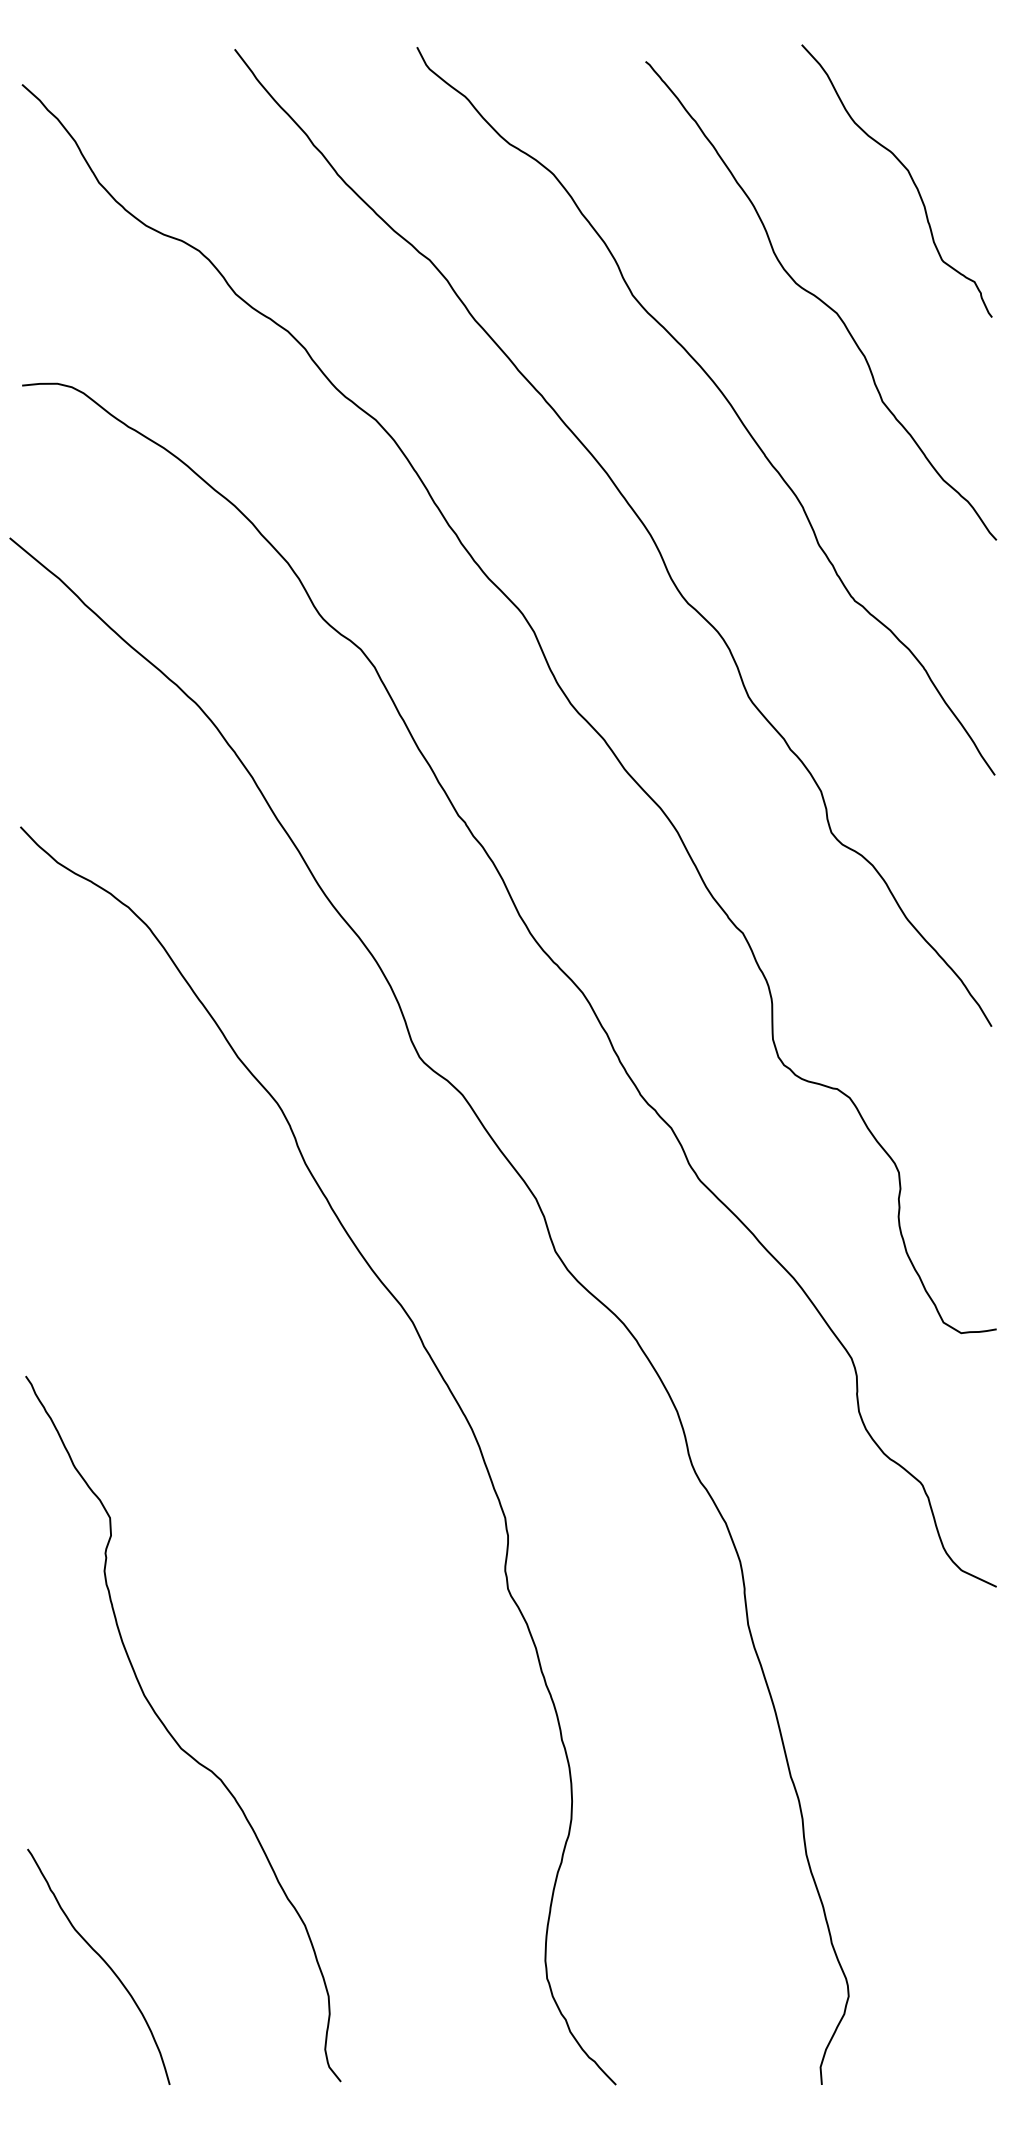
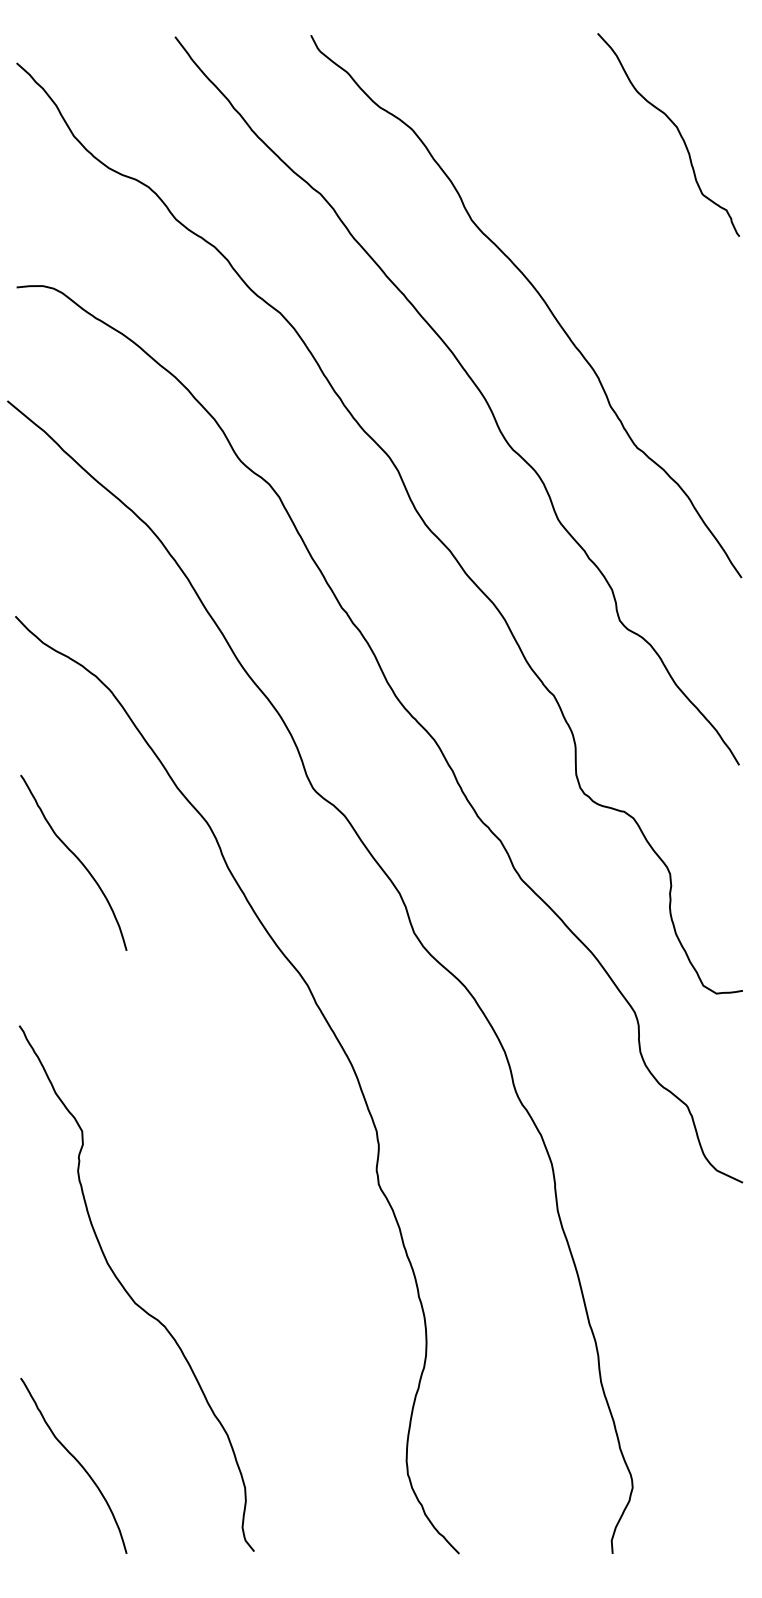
curve: (821, 301) -> (612, 224), removed
curve: (102, 1151) -> (76, 858), added

